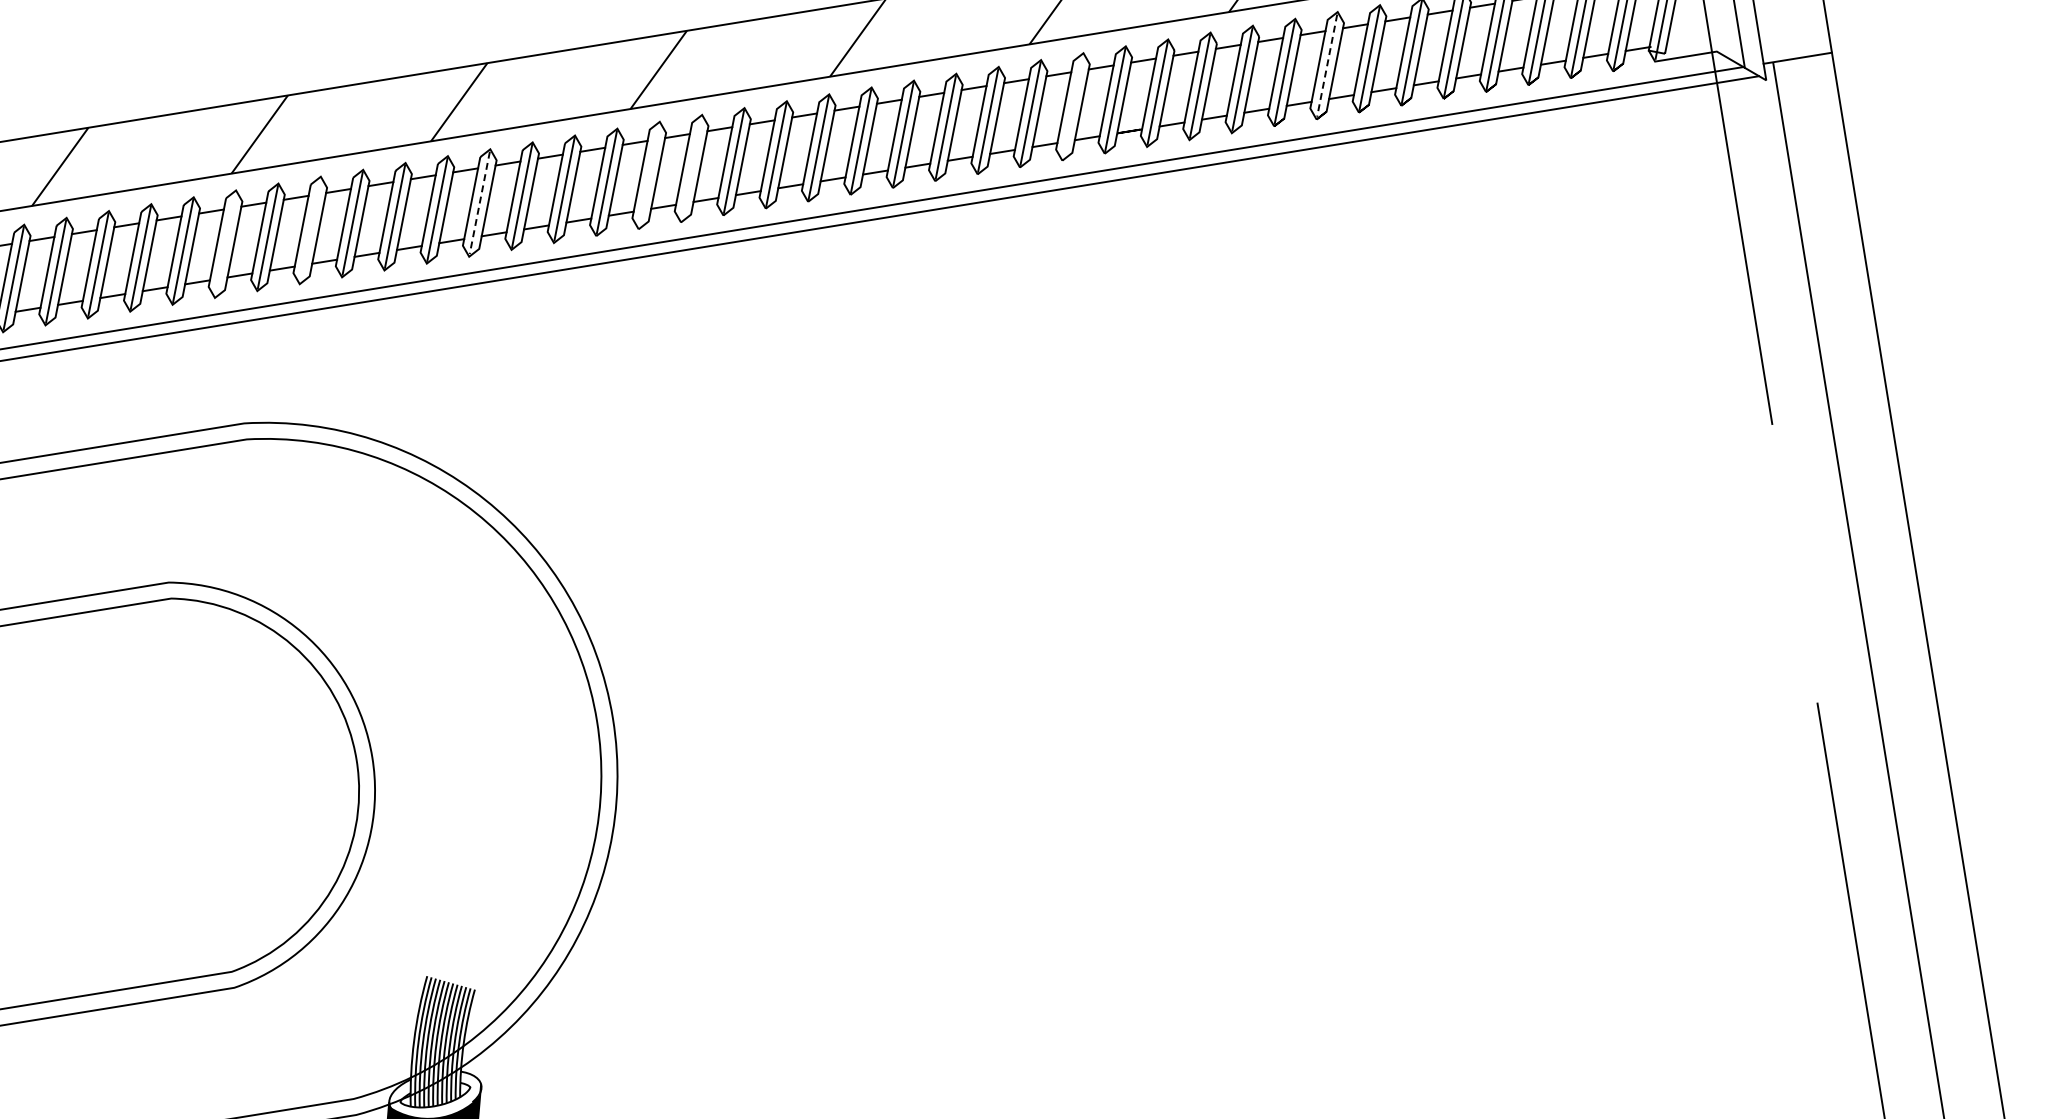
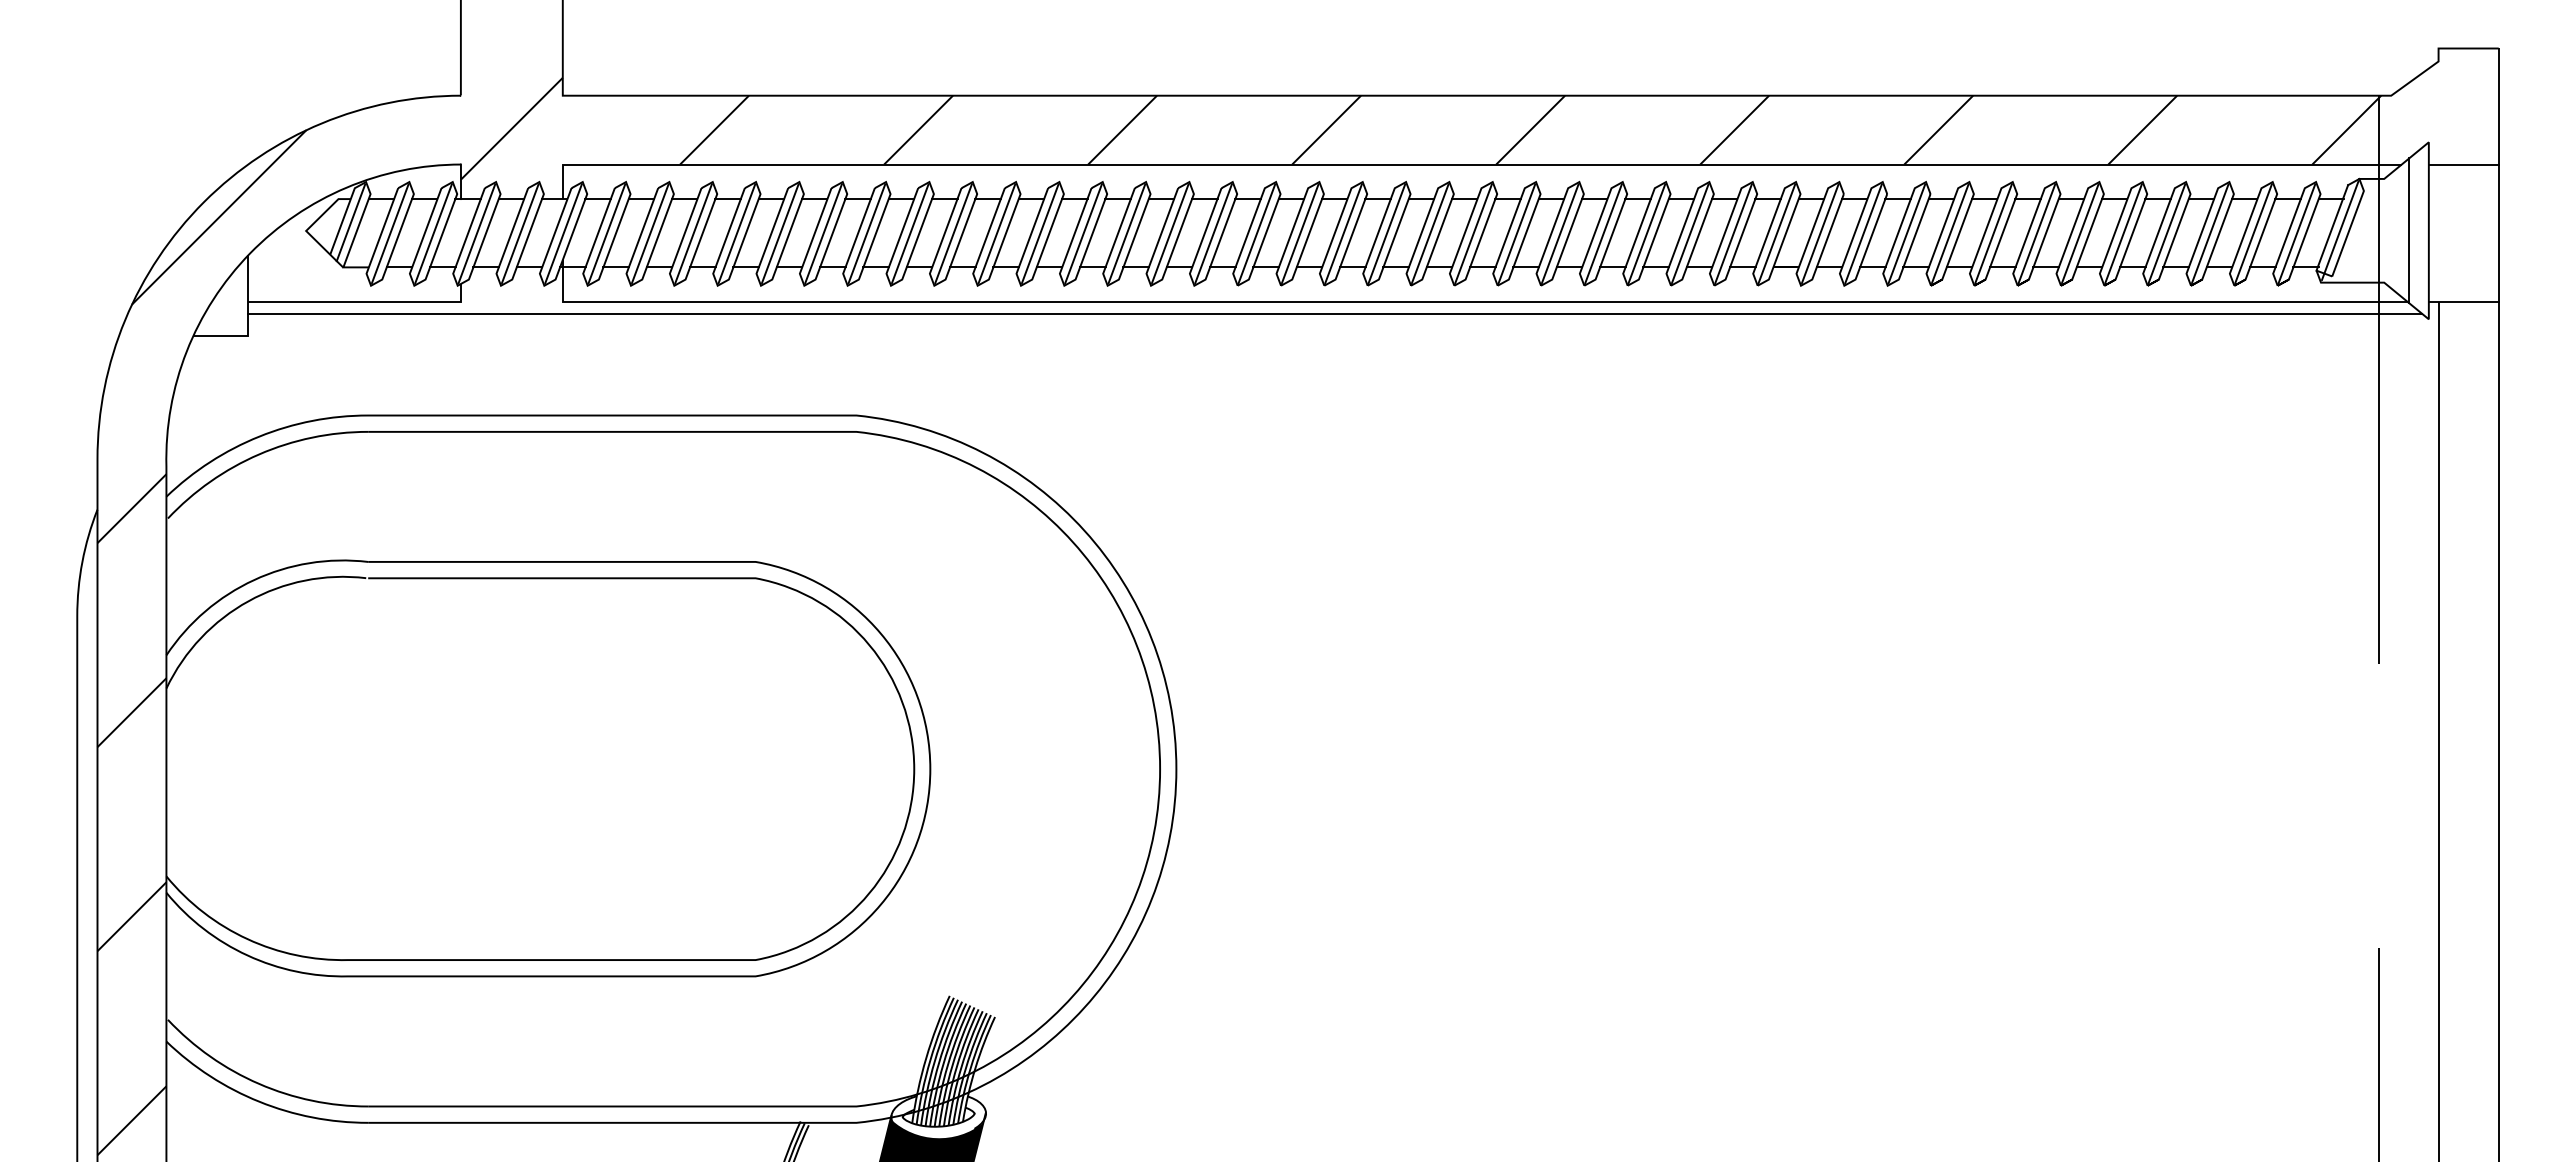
line: (1327, 65) -> (1993, 233), dashed -> solid
line: (1072, 106) -> (1733, 233), added
line: (691, 168) -> (1343, 233), added
line: (648, 175) -> (1299, 233), added
line: (479, 202) -> (1126, 233), dashed -> solid
line: (310, 230) -> (953, 233), added
line: (225, 243) -> (866, 233), added

